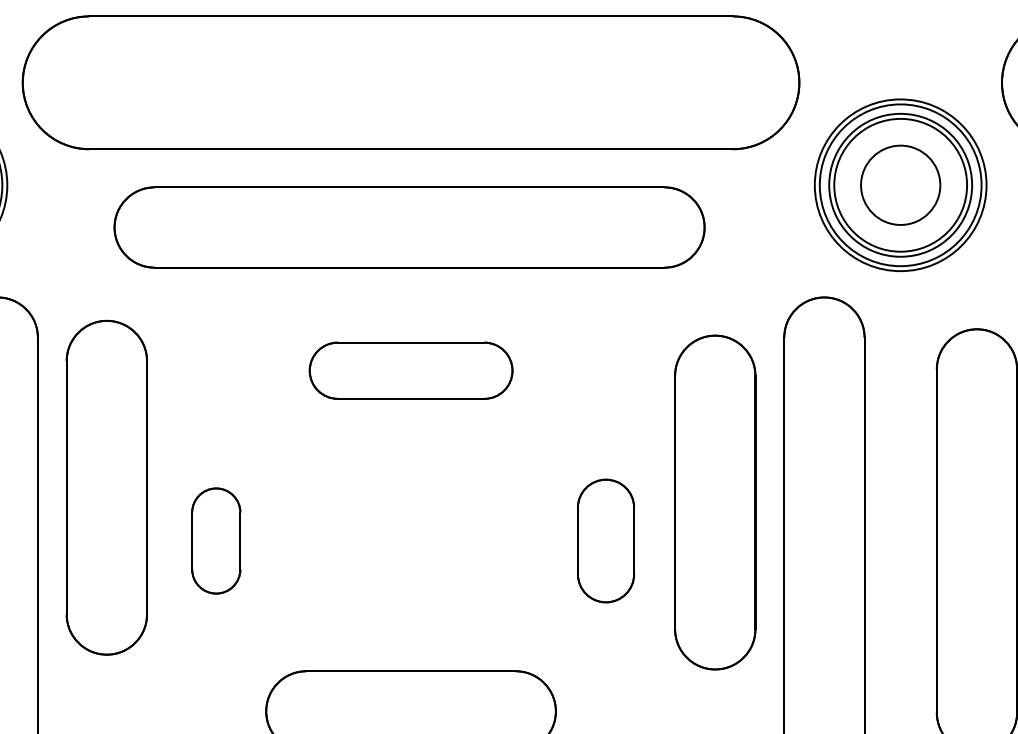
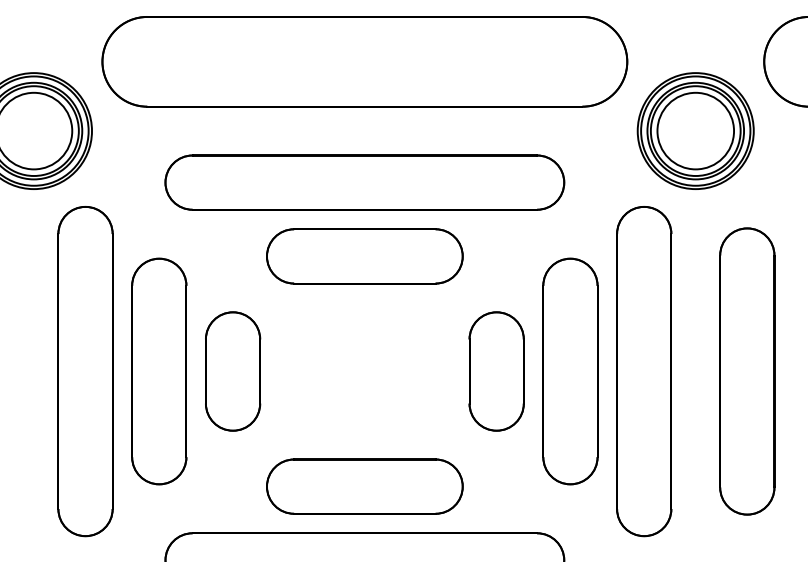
circle: (900, 184) -> (695, 130), size x1.43
part: (409, 227) -> (364, 182), moved
part: (410, 370) -> (364, 256), size x1.43
part: (107, 487) -> (159, 371), moved
part: (715, 502) -> (570, 371), moved
part: (216, 541) -> (233, 371), size x1.67
part: (605, 541) -> (496, 371), size x1.43

